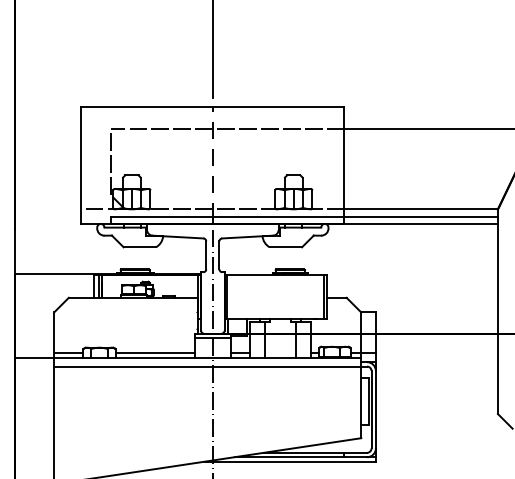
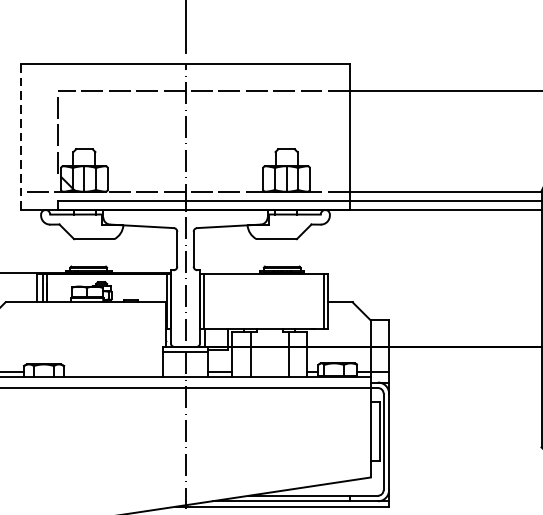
line: (81, 165) -> (21, 137), solid -> dashed
line: (154, 353) -> (112, 371), removed

